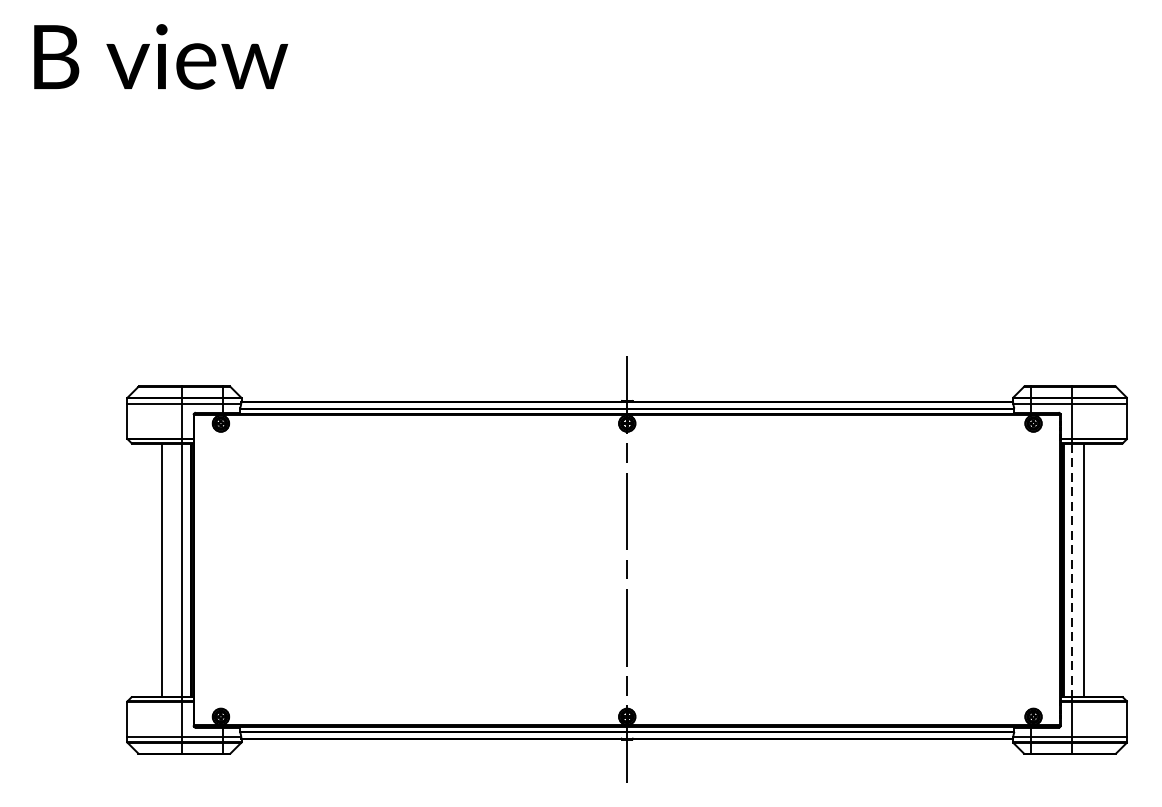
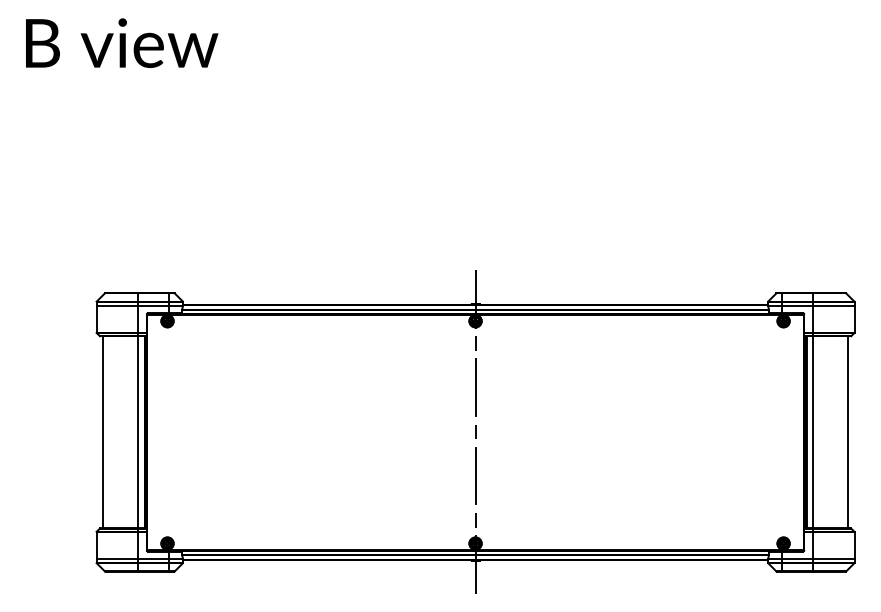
line: (161, 570) -> (103, 432), moved
line: (1072, 570) -> (813, 432), dashed -> solid
line: (1083, 570) -> (847, 432), moved

